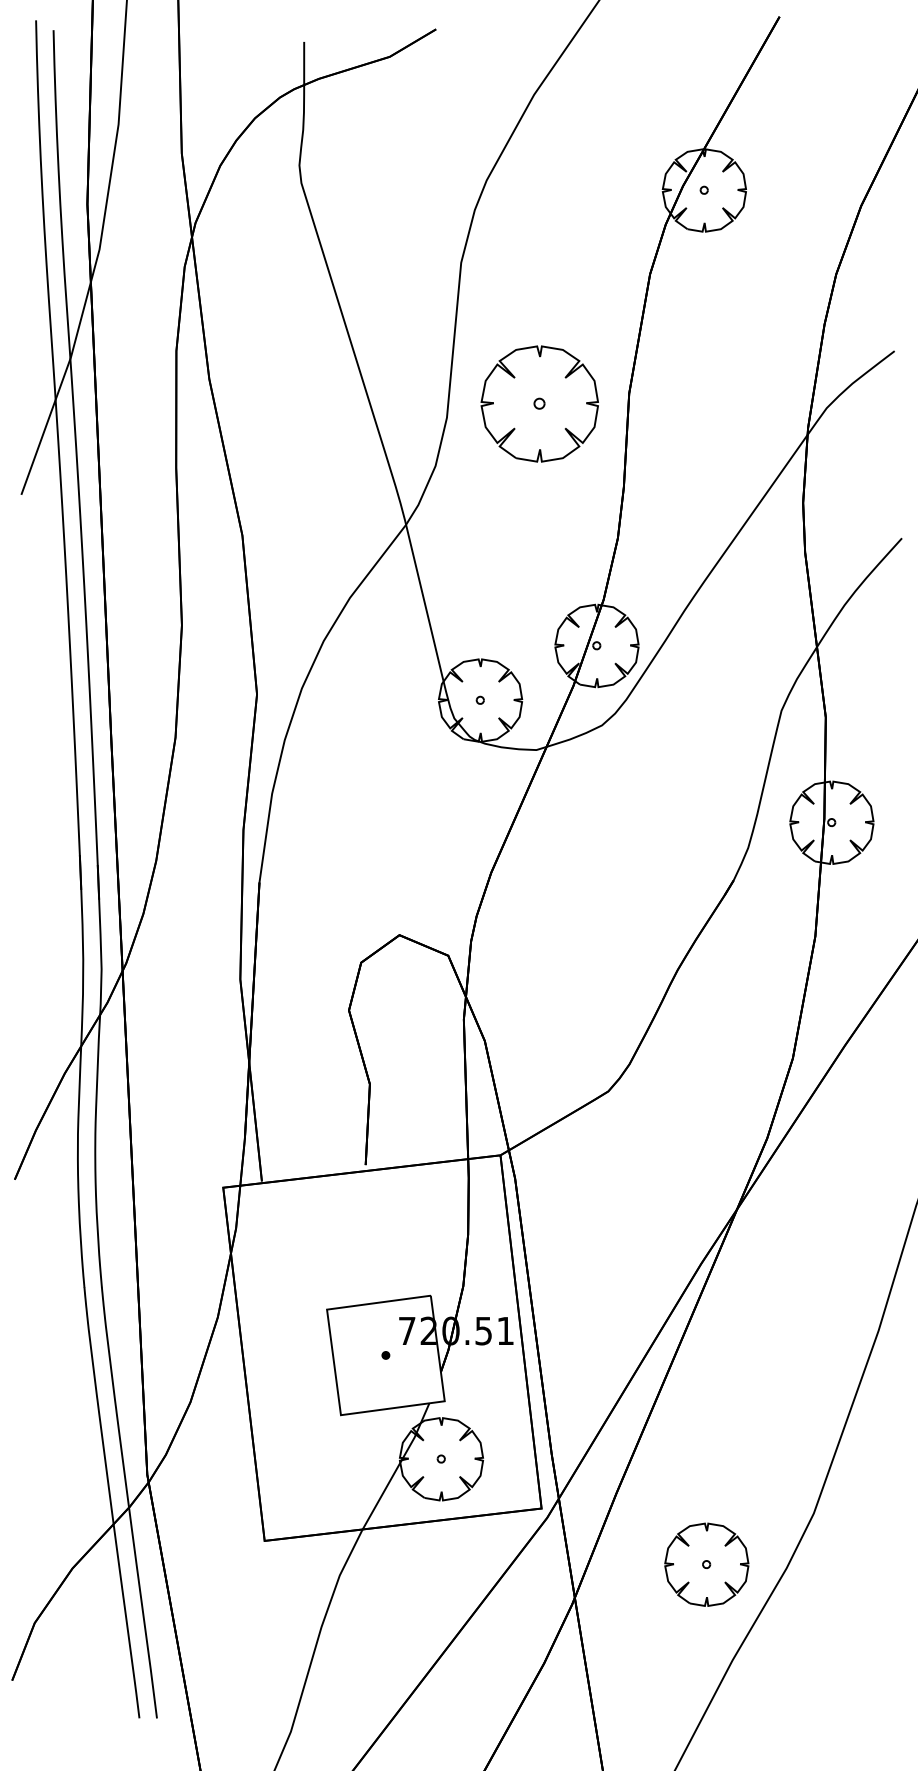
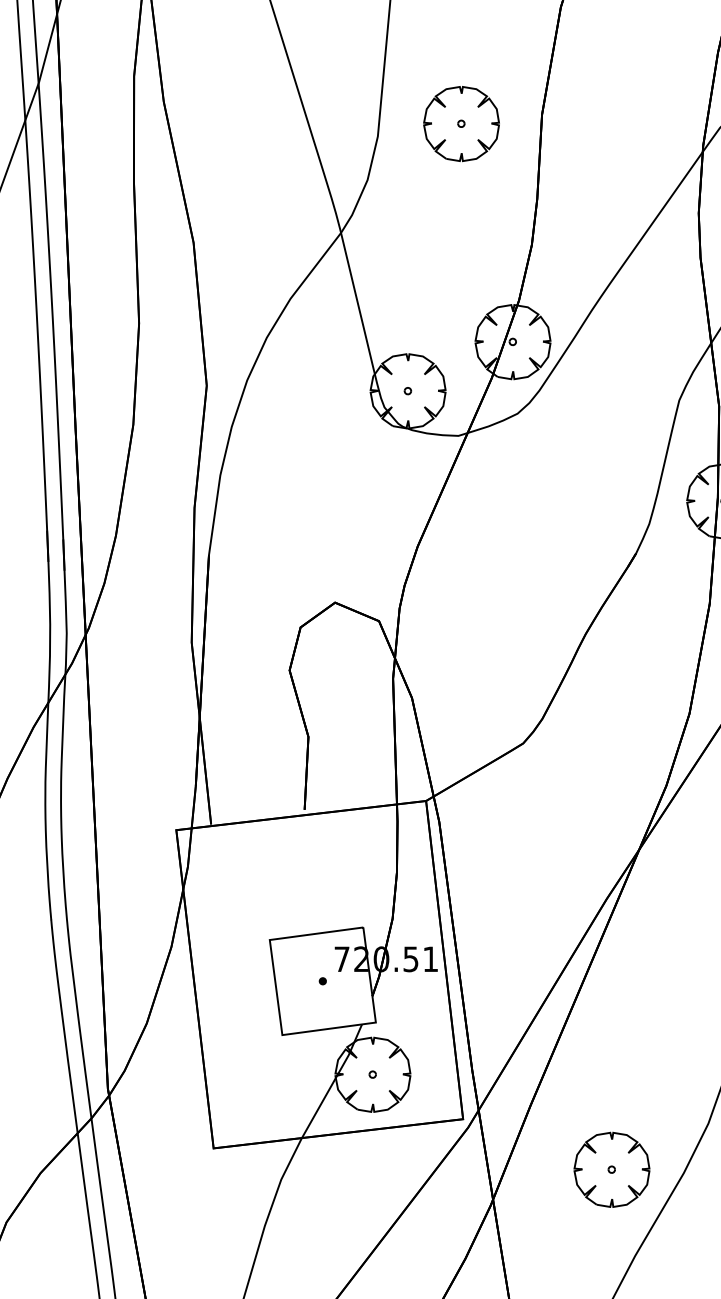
part: (539, 403) -> (461, 123), size x0.71

